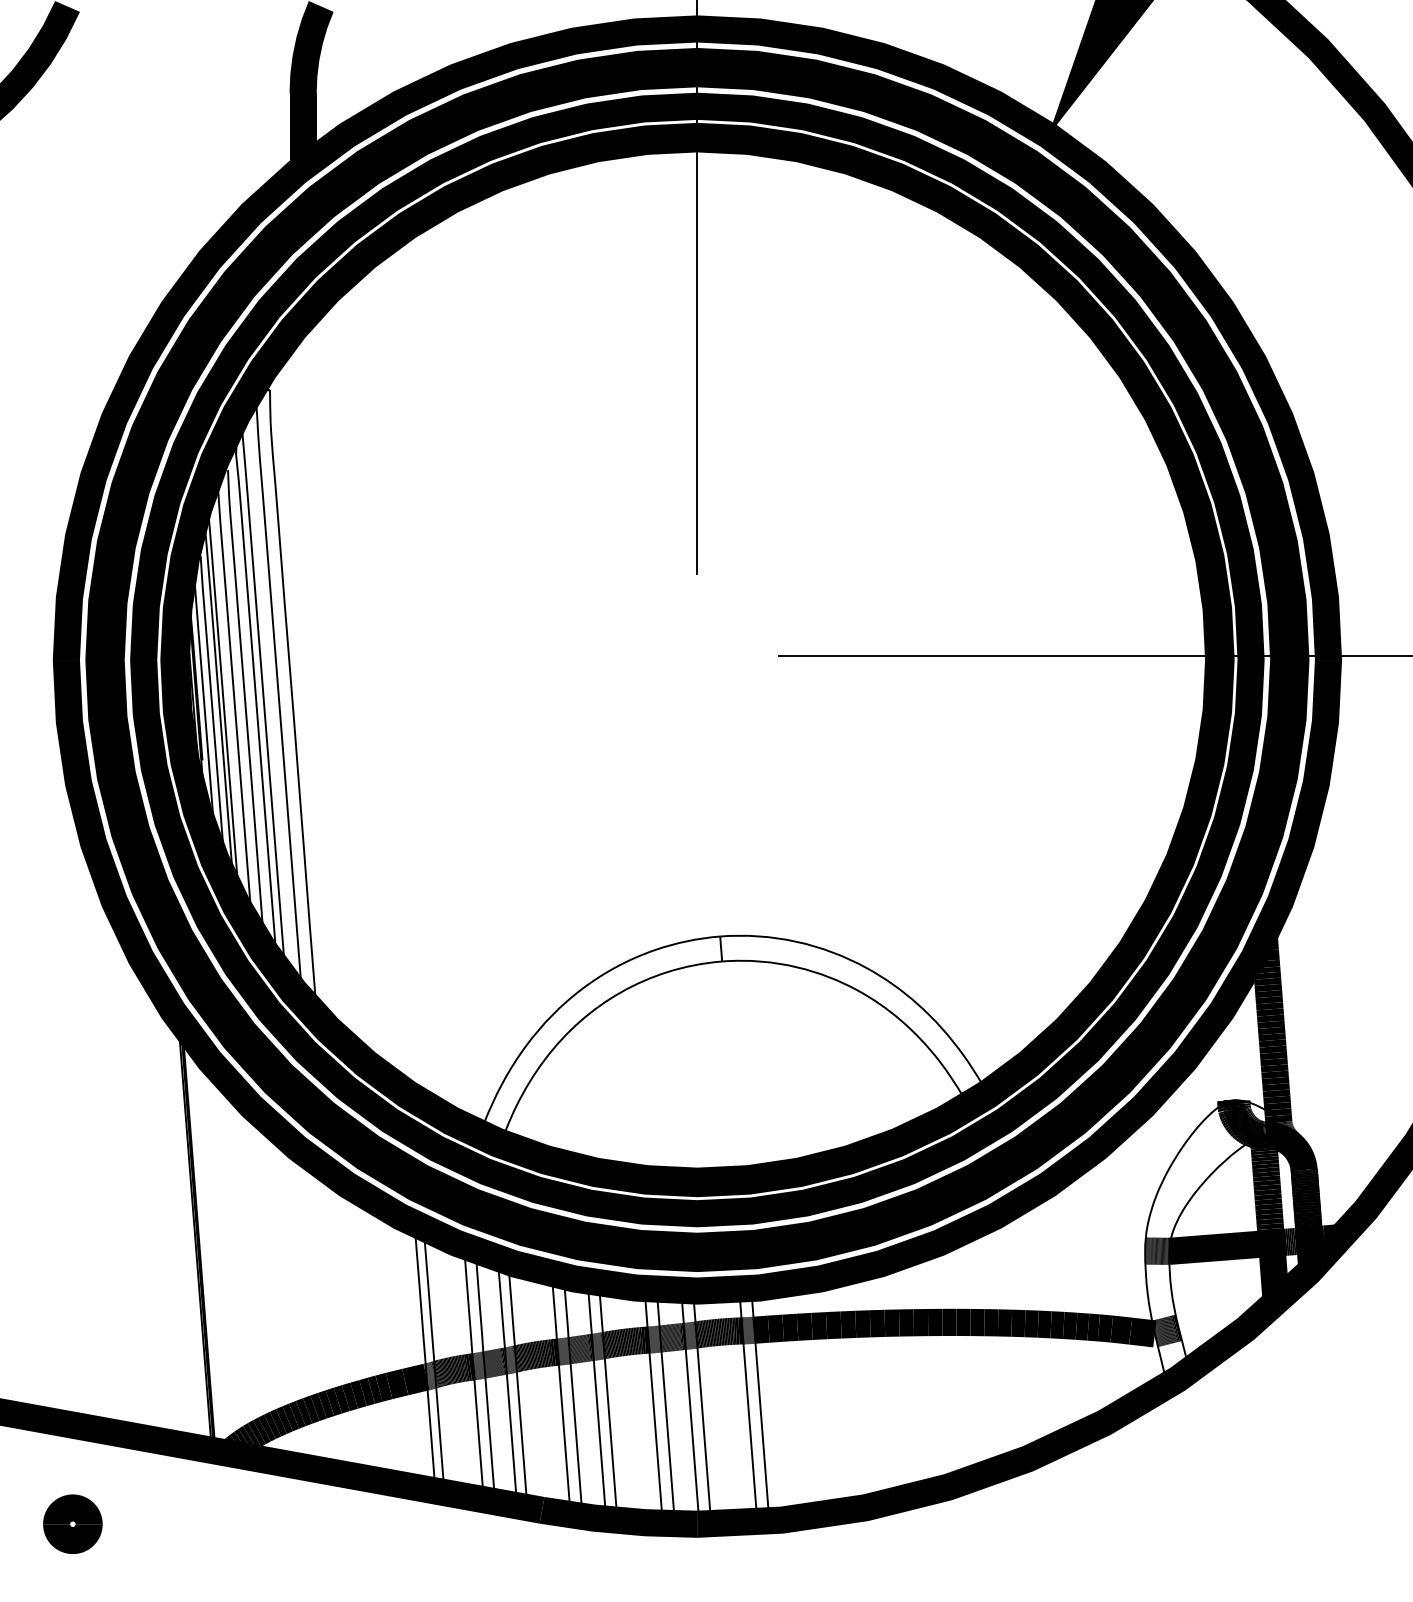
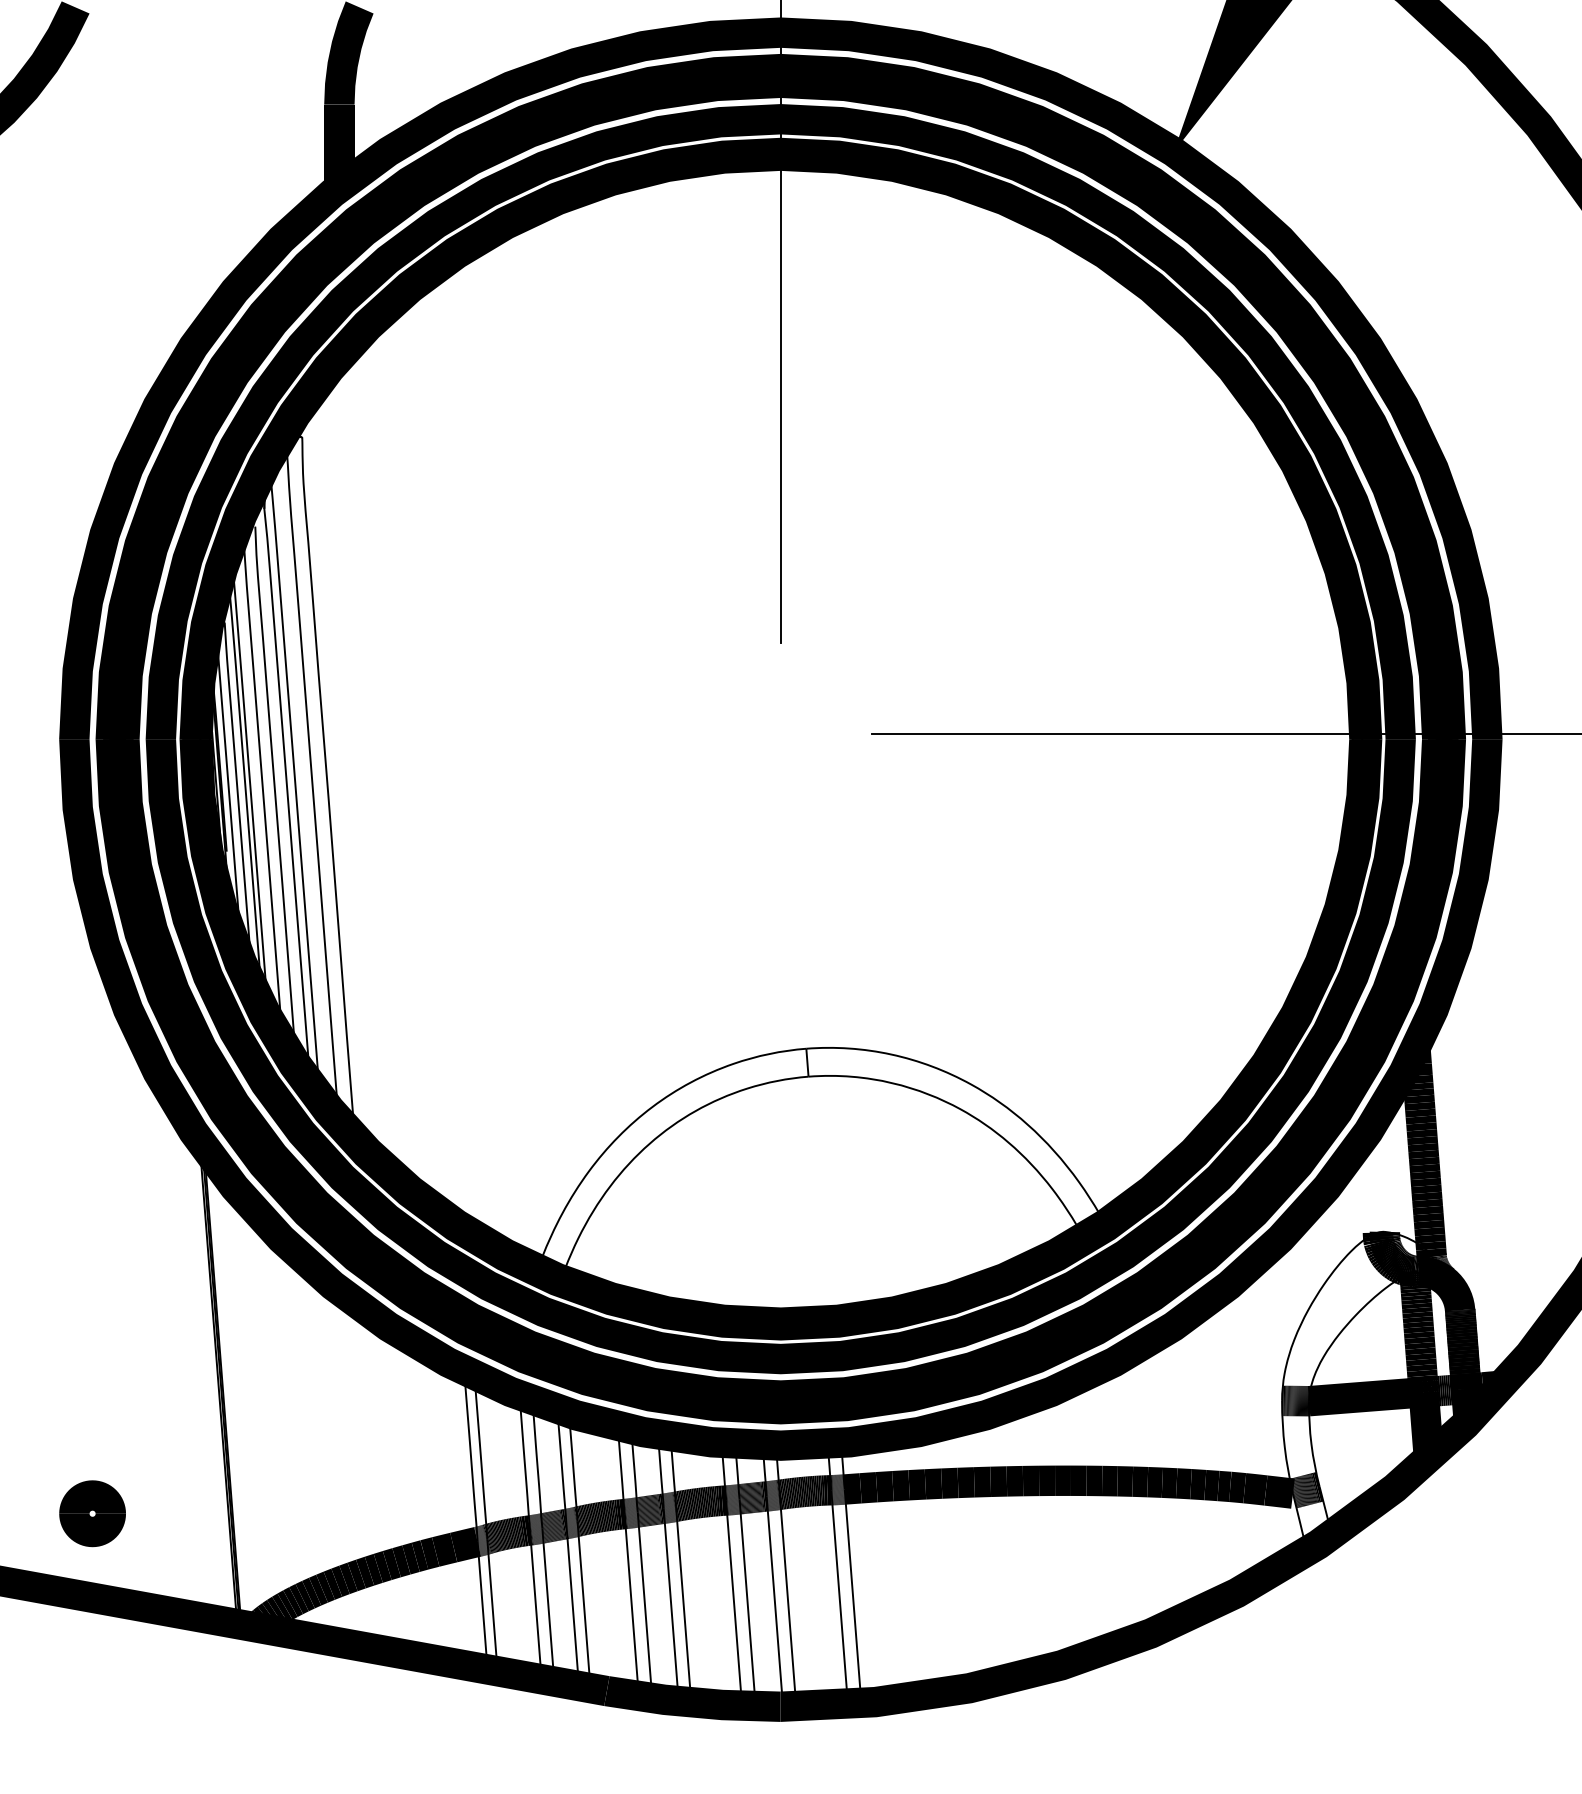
part: (72, 1524) -> (92, 1513), moved

